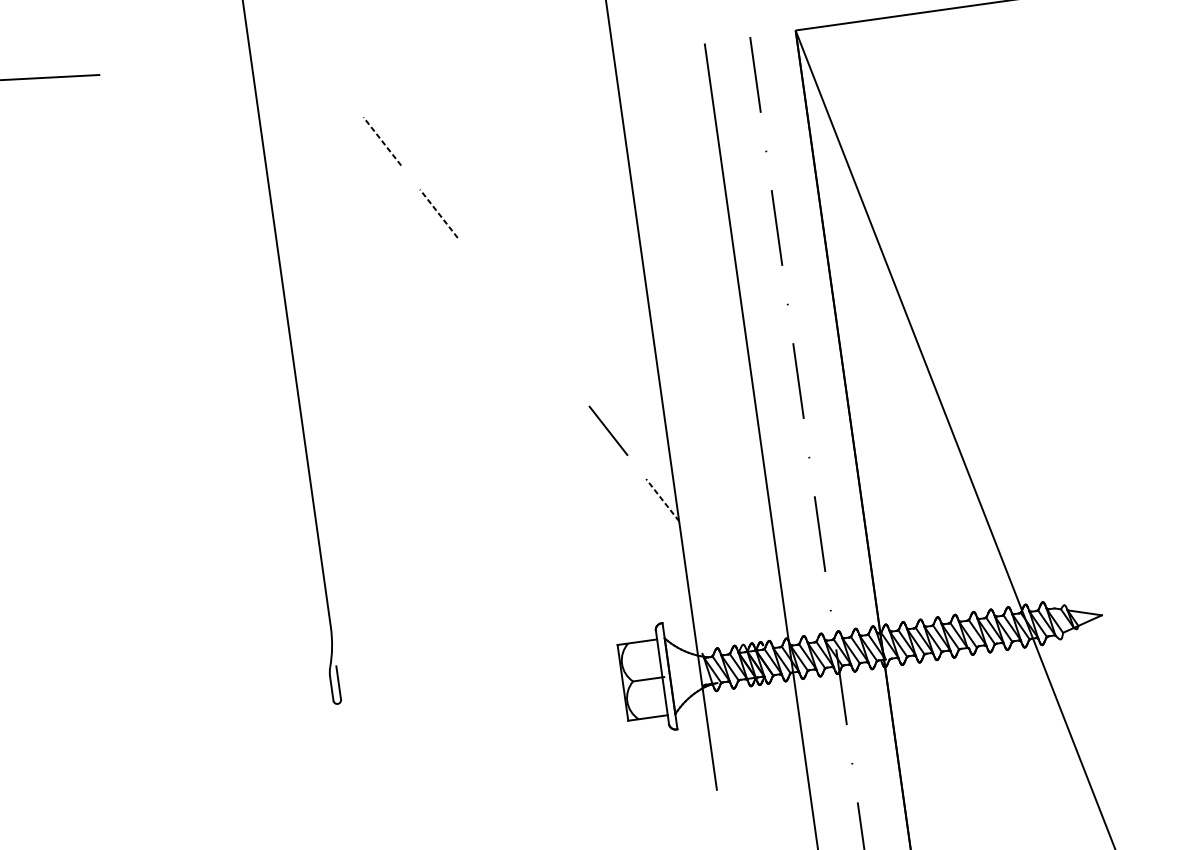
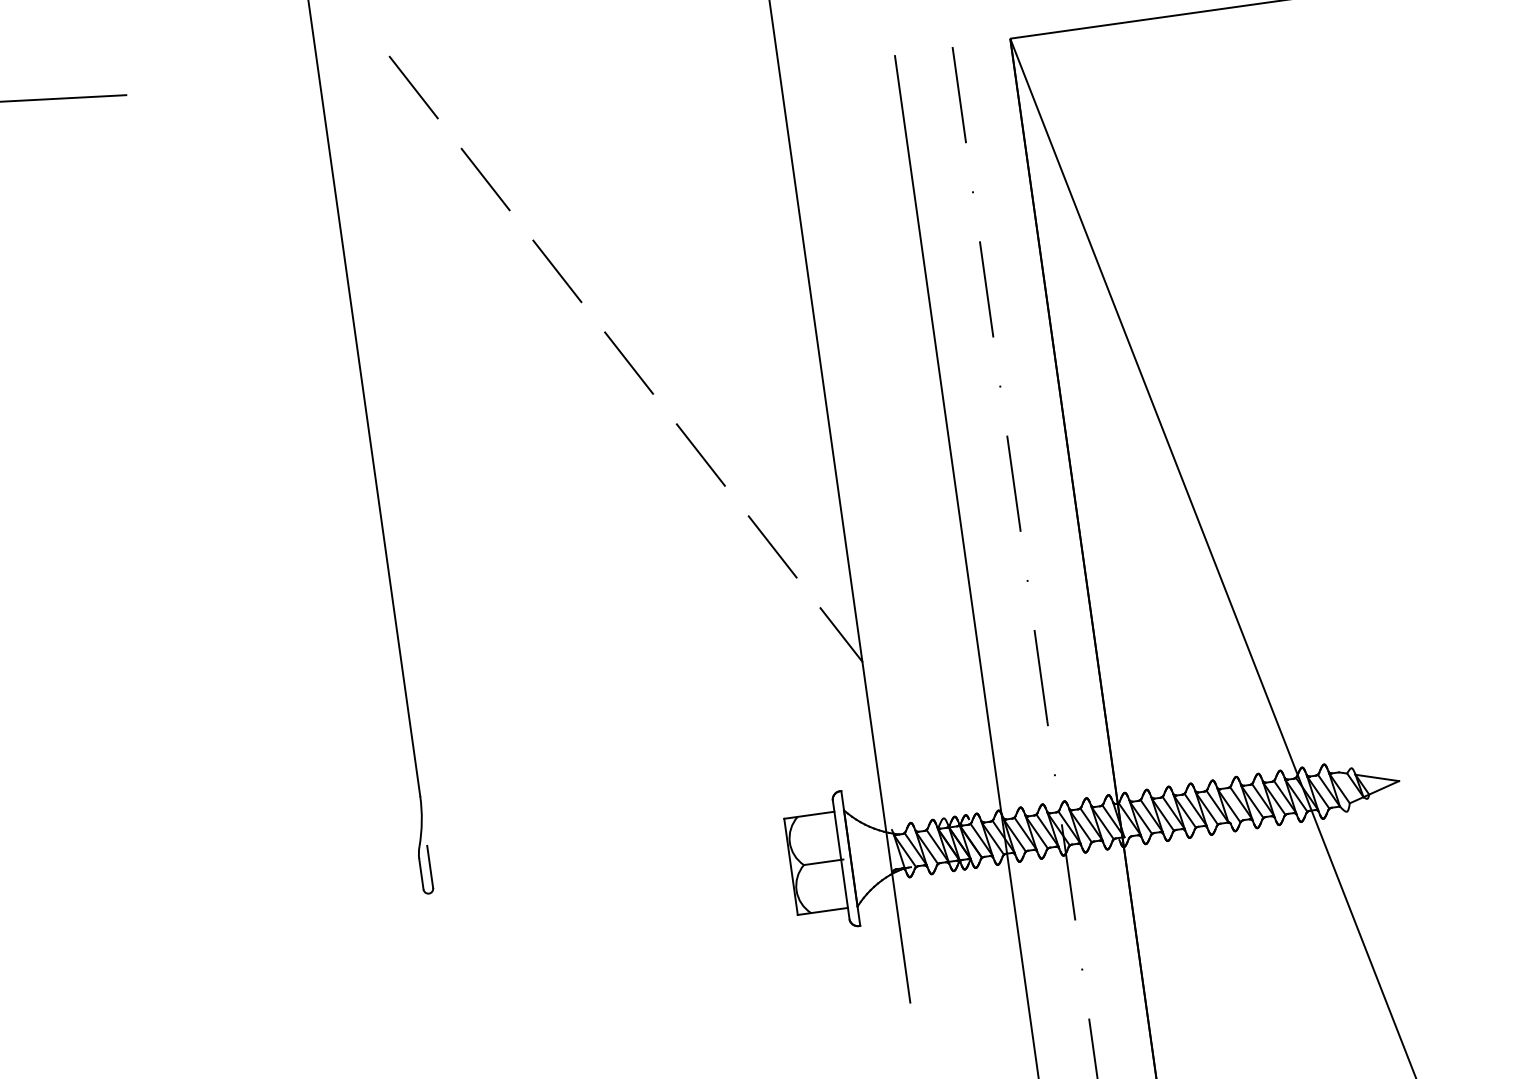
line: (325, 68) -> (413, 87), added
line: (382, 141) -> (485, 179), dashed -> solid
line: (438, 213) -> (557, 271), dashed -> solid
line: (495, 285) -> (629, 362), added
line: (551, 358) -> (700, 454), added
line: (662, 499) -> (841, 634), dashed -> solid

